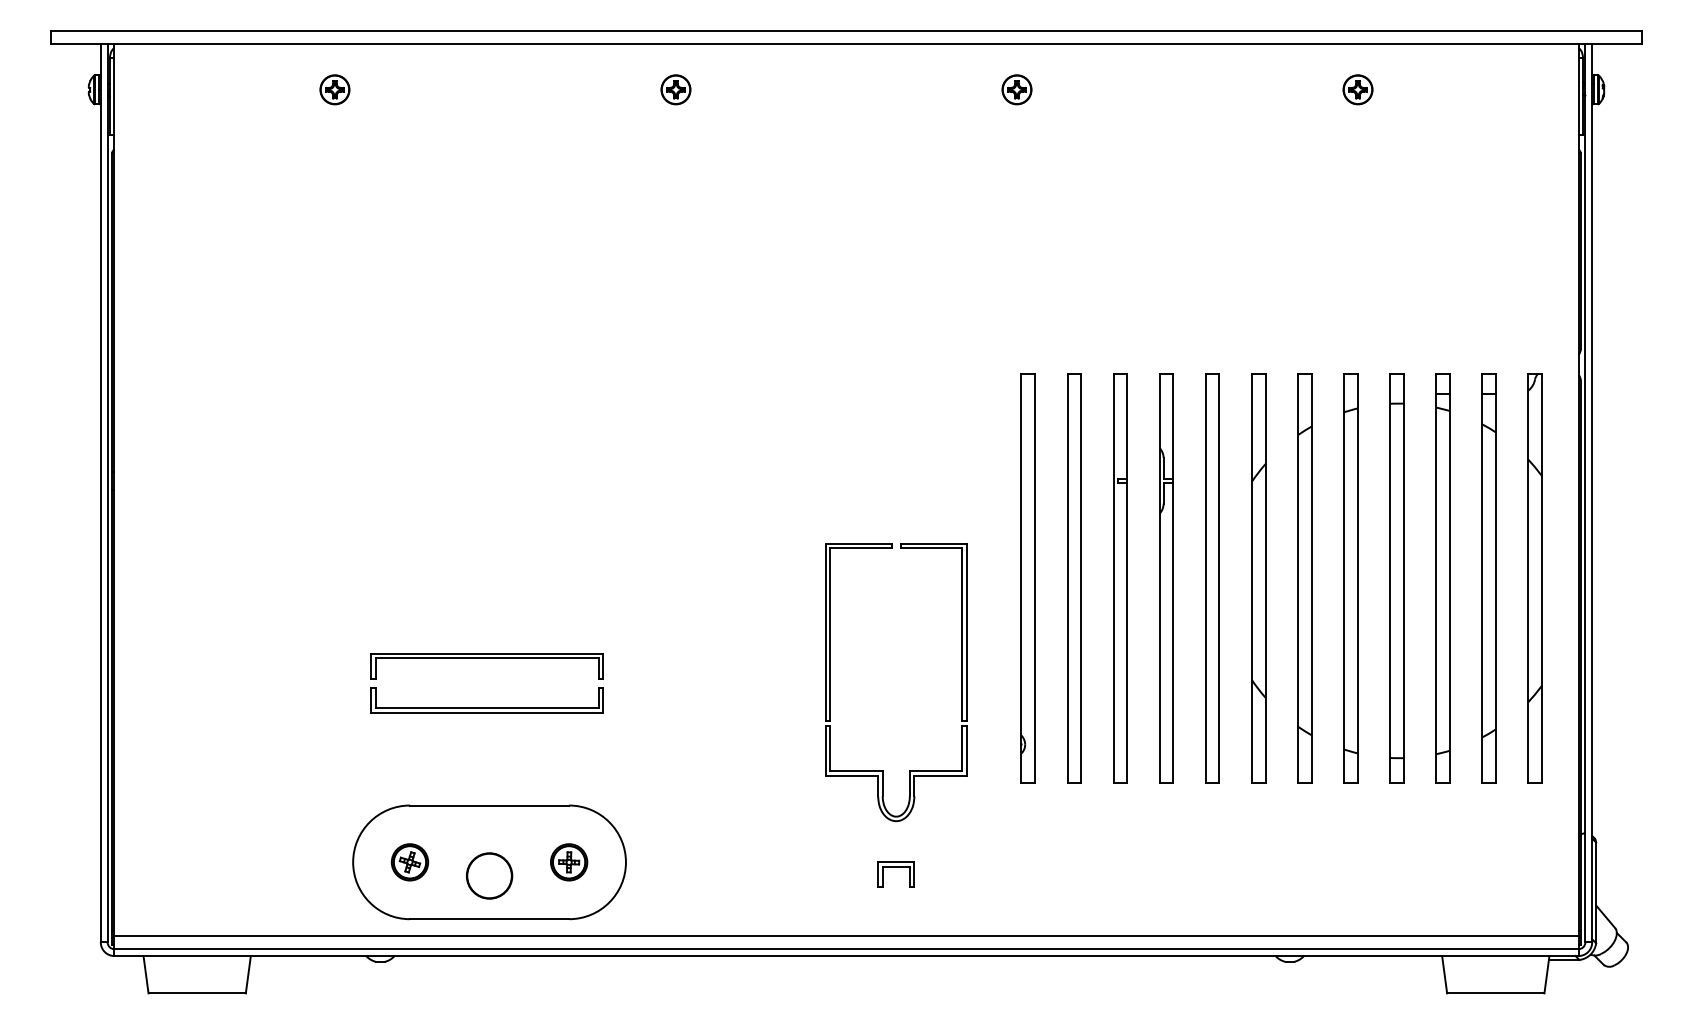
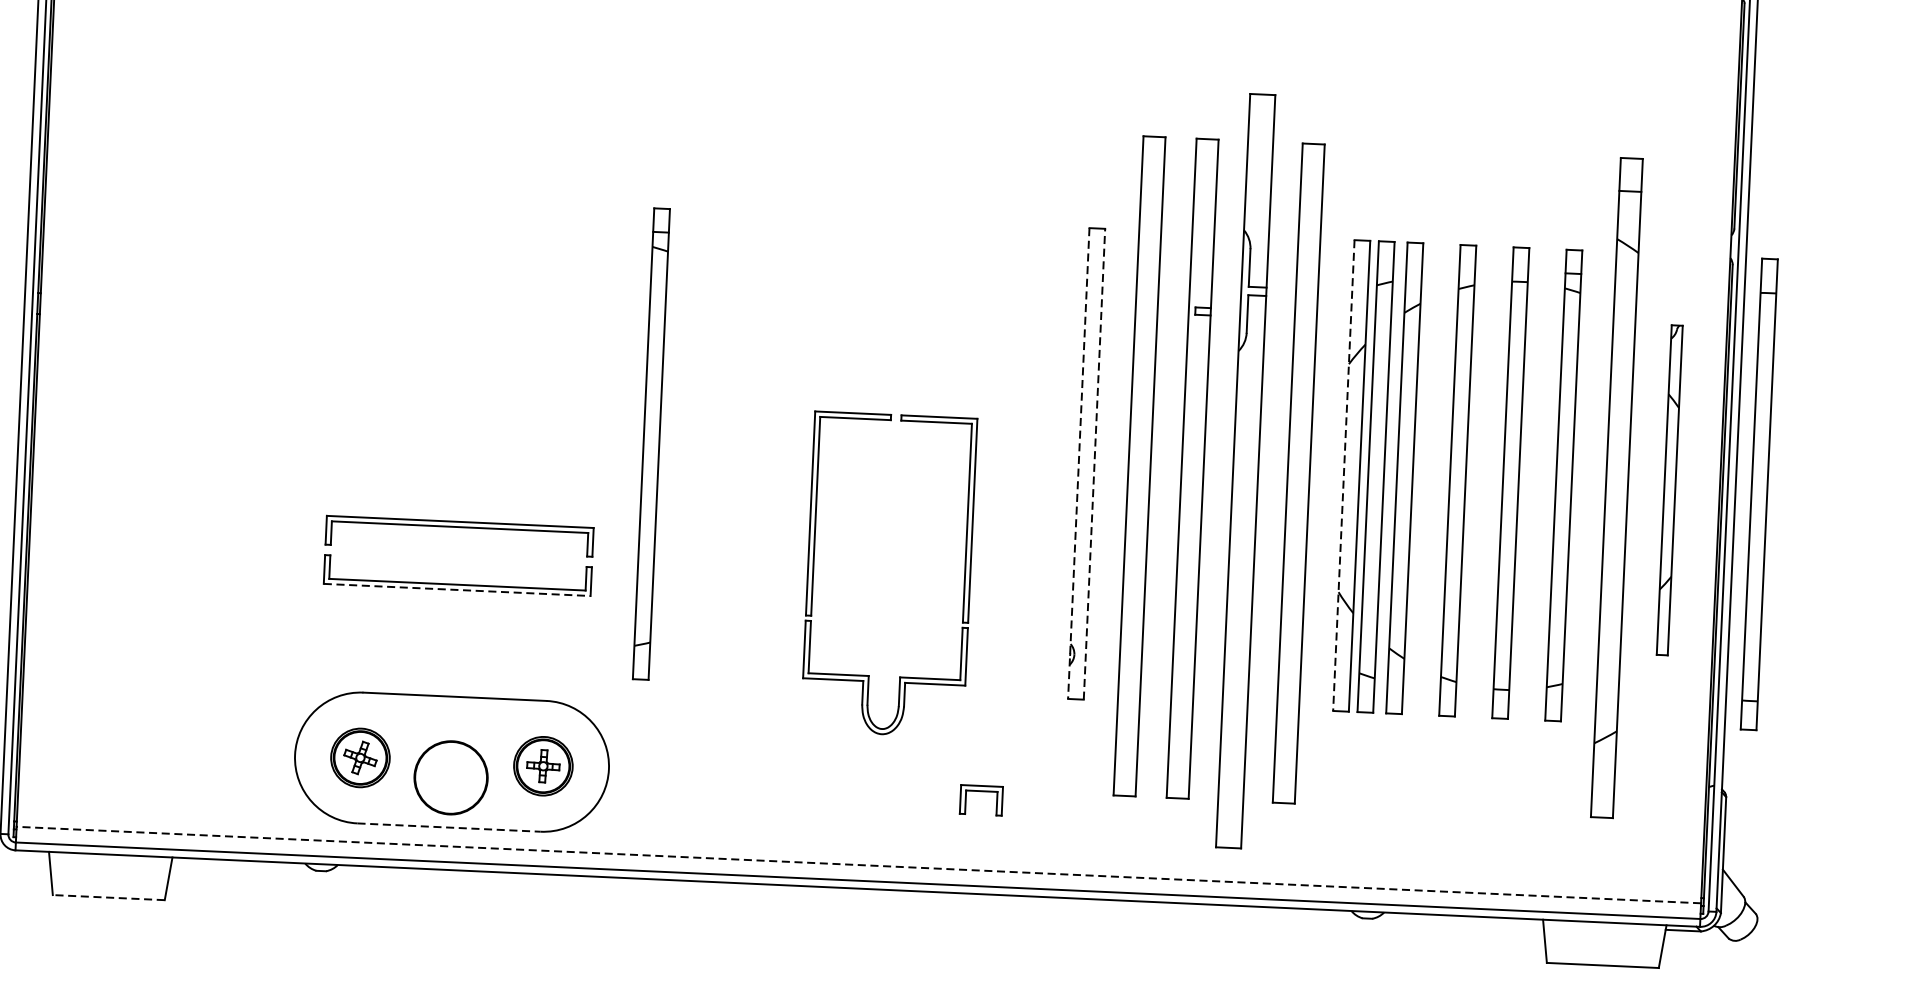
part: (649, 578) -> (650, 443), added
line: (1021, 578) -> (1078, 463), solid -> dashed
line: (1035, 578) -> (1094, 464), solid -> dashed
part: (1074, 578) -> (1139, 466), size x1.4
part: (1120, 578) -> (1192, 468), size x1.4
part: (1166, 578) -> (1245, 470), size x1.6
part: (1212, 578) -> (1298, 473), size x1.4
line: (1251, 578) -> (1343, 475), solid -> dashed
part: (1279, 578) -> (1375, 476), added
part: (1488, 578) -> (1616, 487), size x1.4
part: (1534, 578) -> (1669, 490), size x0.7
part: (1612, 578) -> (1758, 494), added
part: (961, 682) -> (964, 578), moved
line: (487, 712) -> (457, 589), solid -> dashed
part: (409, 862) -> (359, 758), size x1.4
part: (569, 862) -> (543, 766), size x1.4
part: (895, 867) -> (980, 792), moved
circle: (489, 875) -> (451, 777), size x1.4
line: (489, 919) -> (448, 827), solid -> dashed
line: (846, 935) -> (858, 864), solid -> dashed
line: (197, 993) -> (109, 897), solid -> dashed

